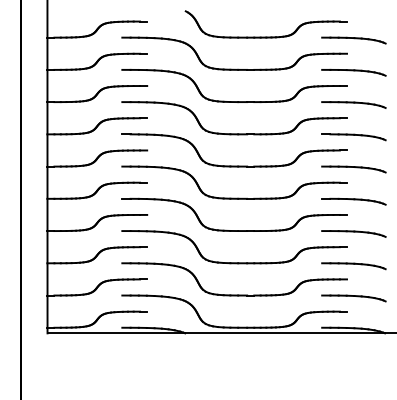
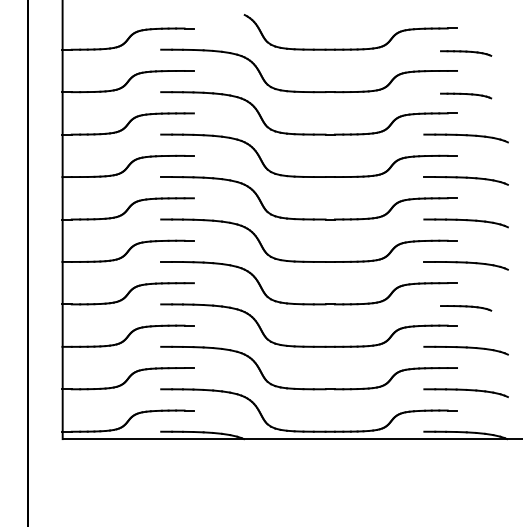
part: (353, 40) -> (465, 53), size x0.6
part: (353, 72) -> (465, 95), size x0.6
part: (353, 234) -> (465, 308), size x0.6

